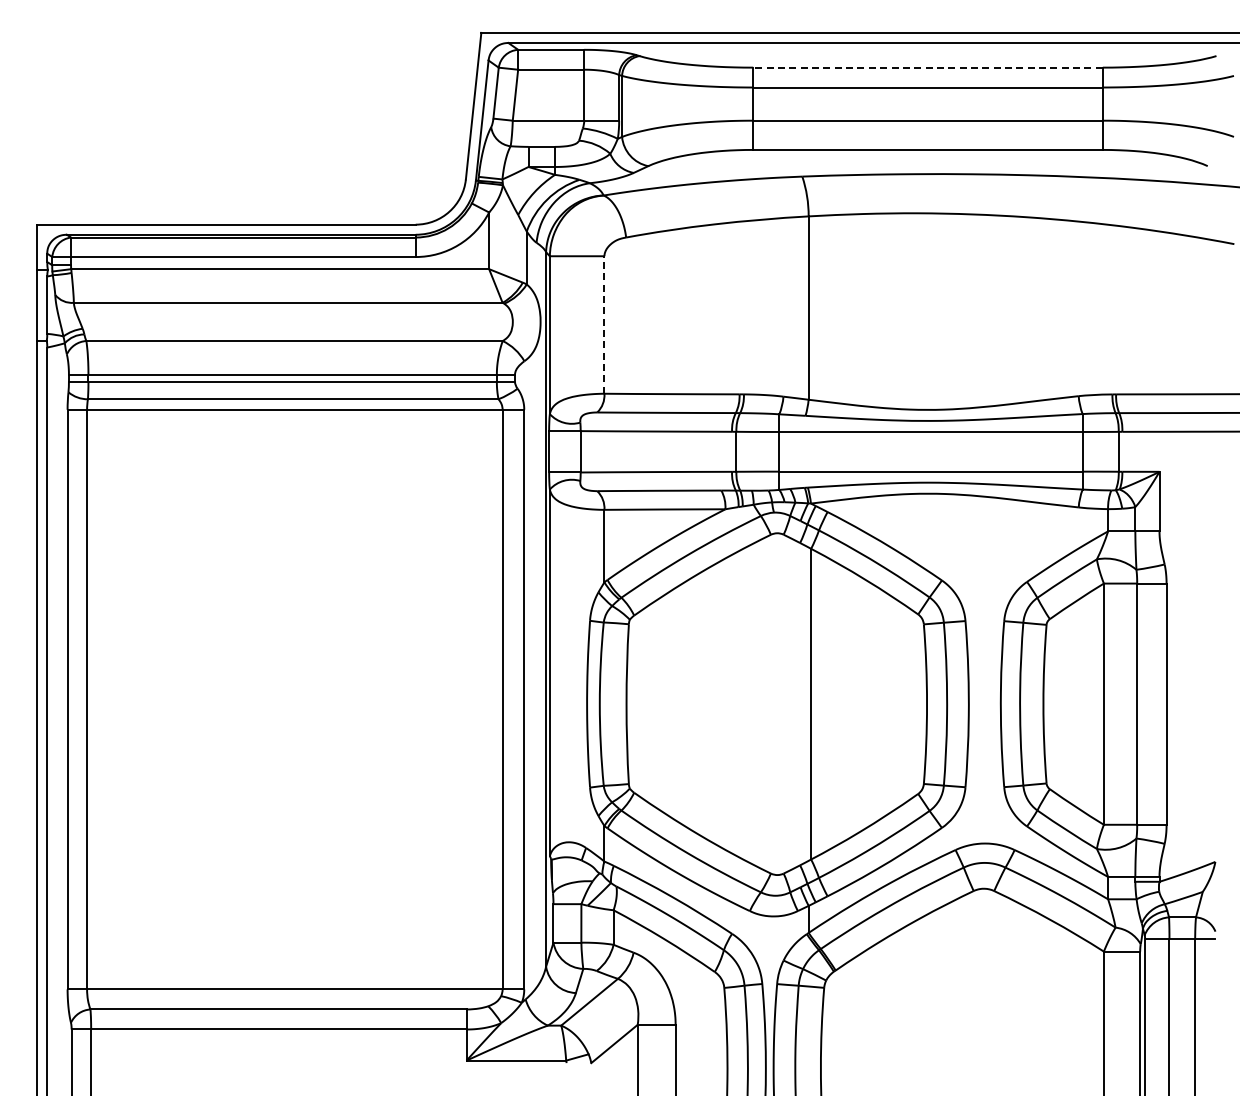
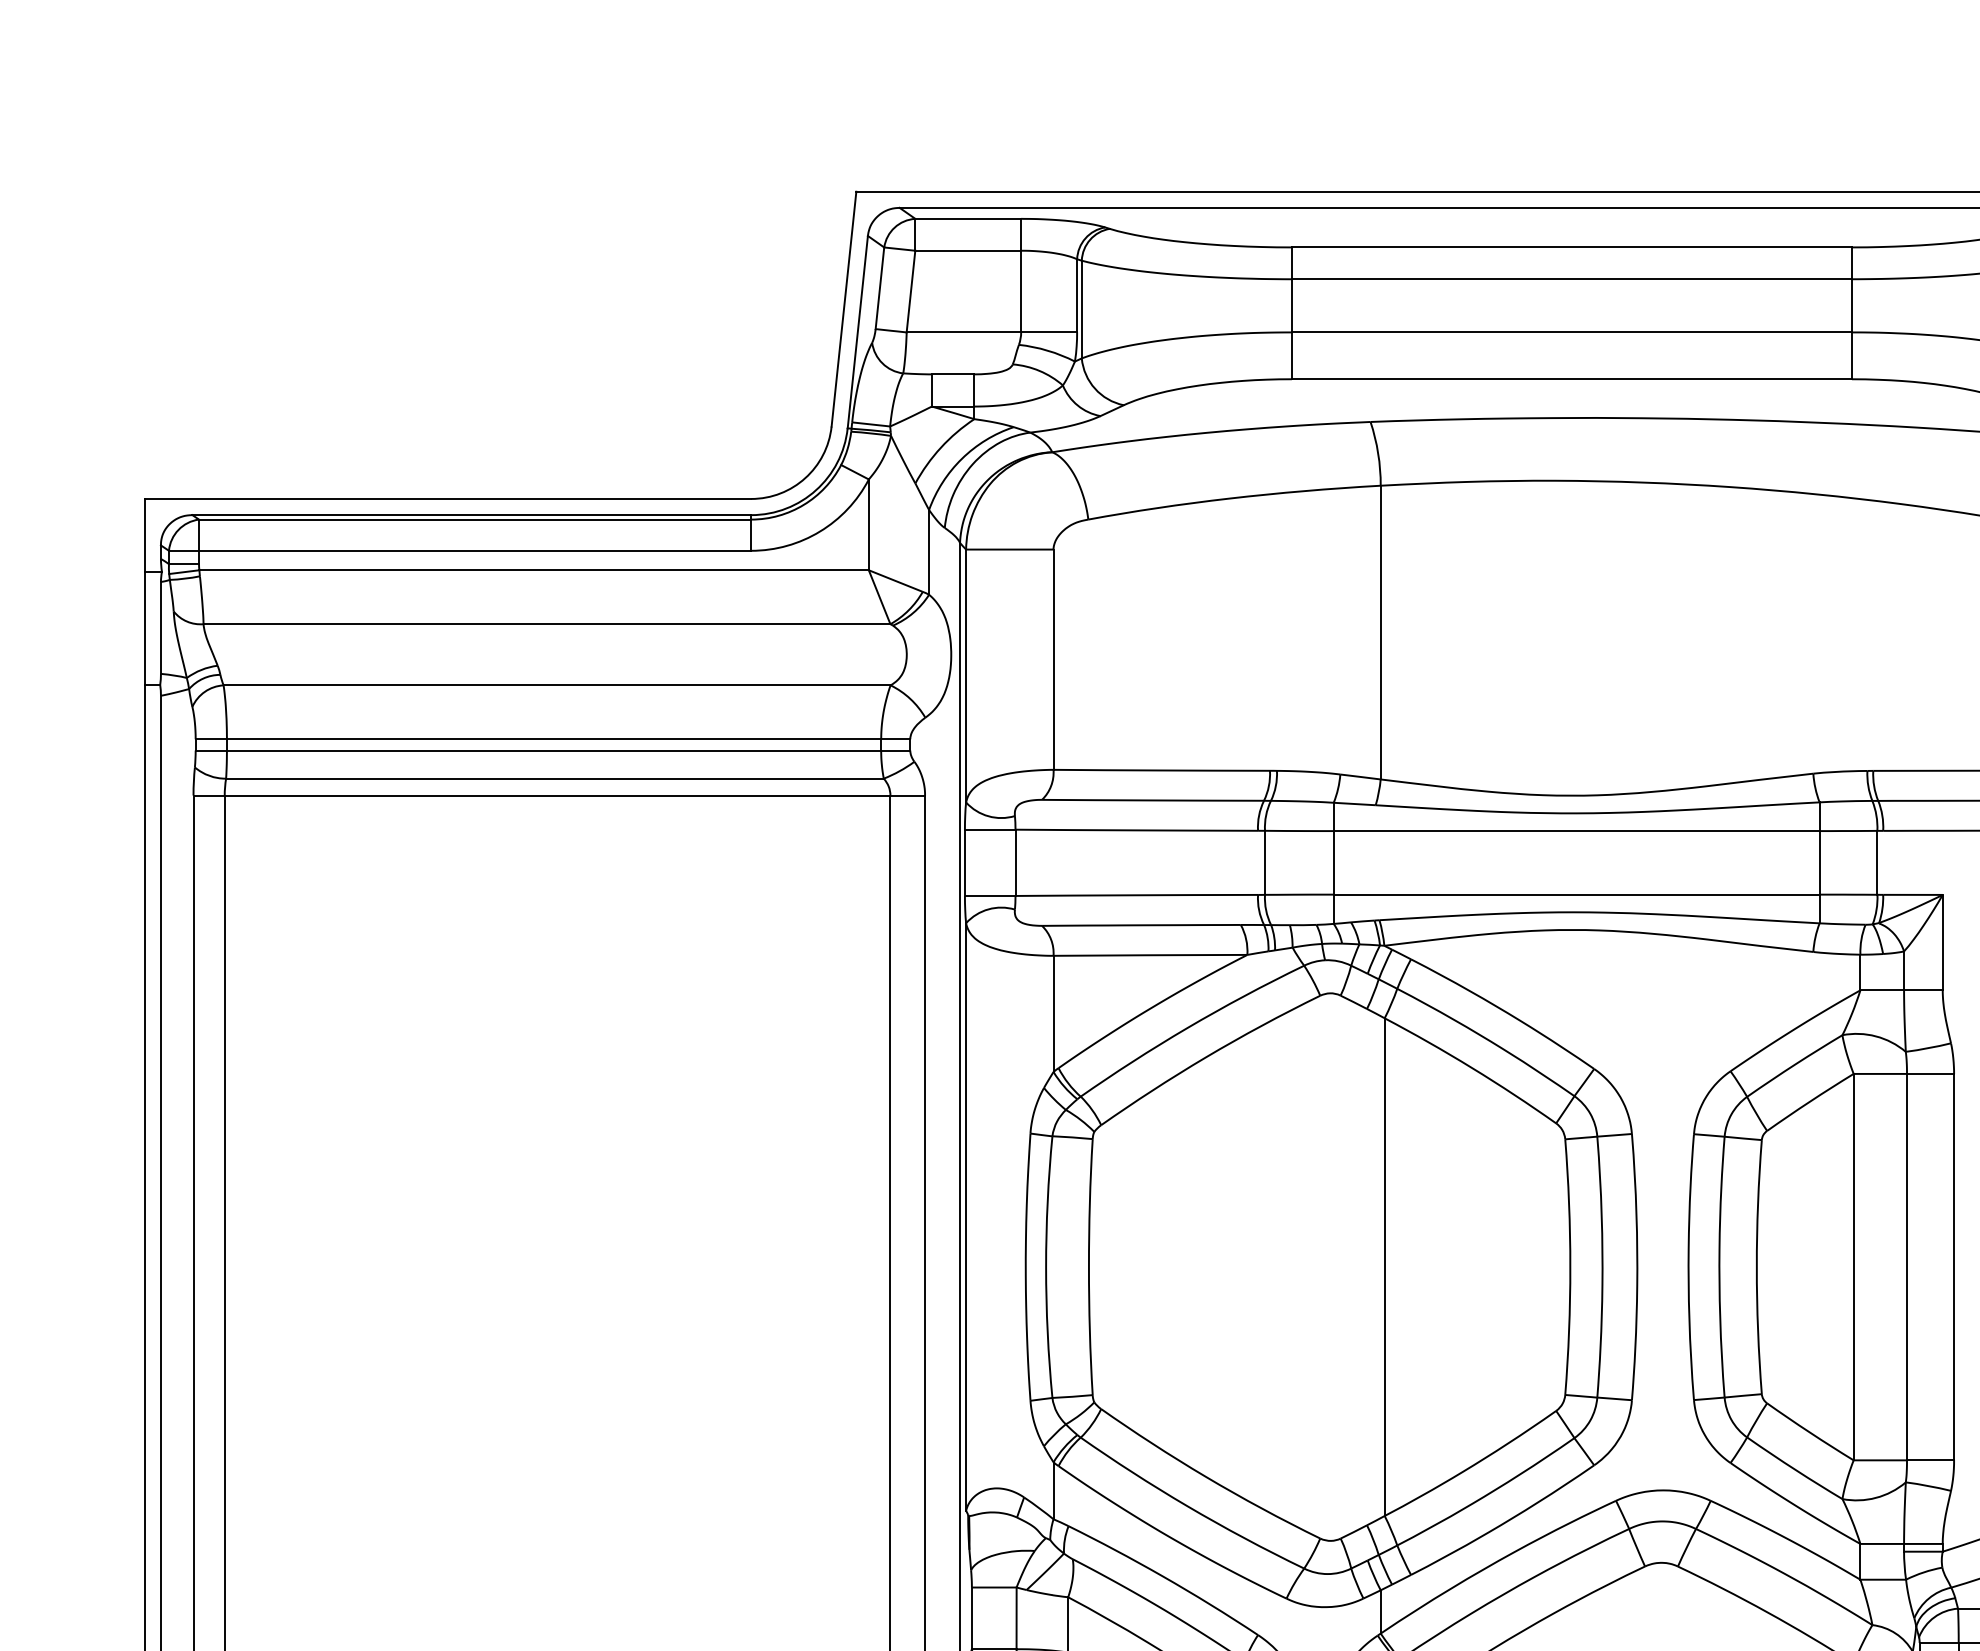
line: (928, 67) -> (1572, 247), dashed -> solid
line: (604, 325) -> (1053, 660), dashed -> solid

